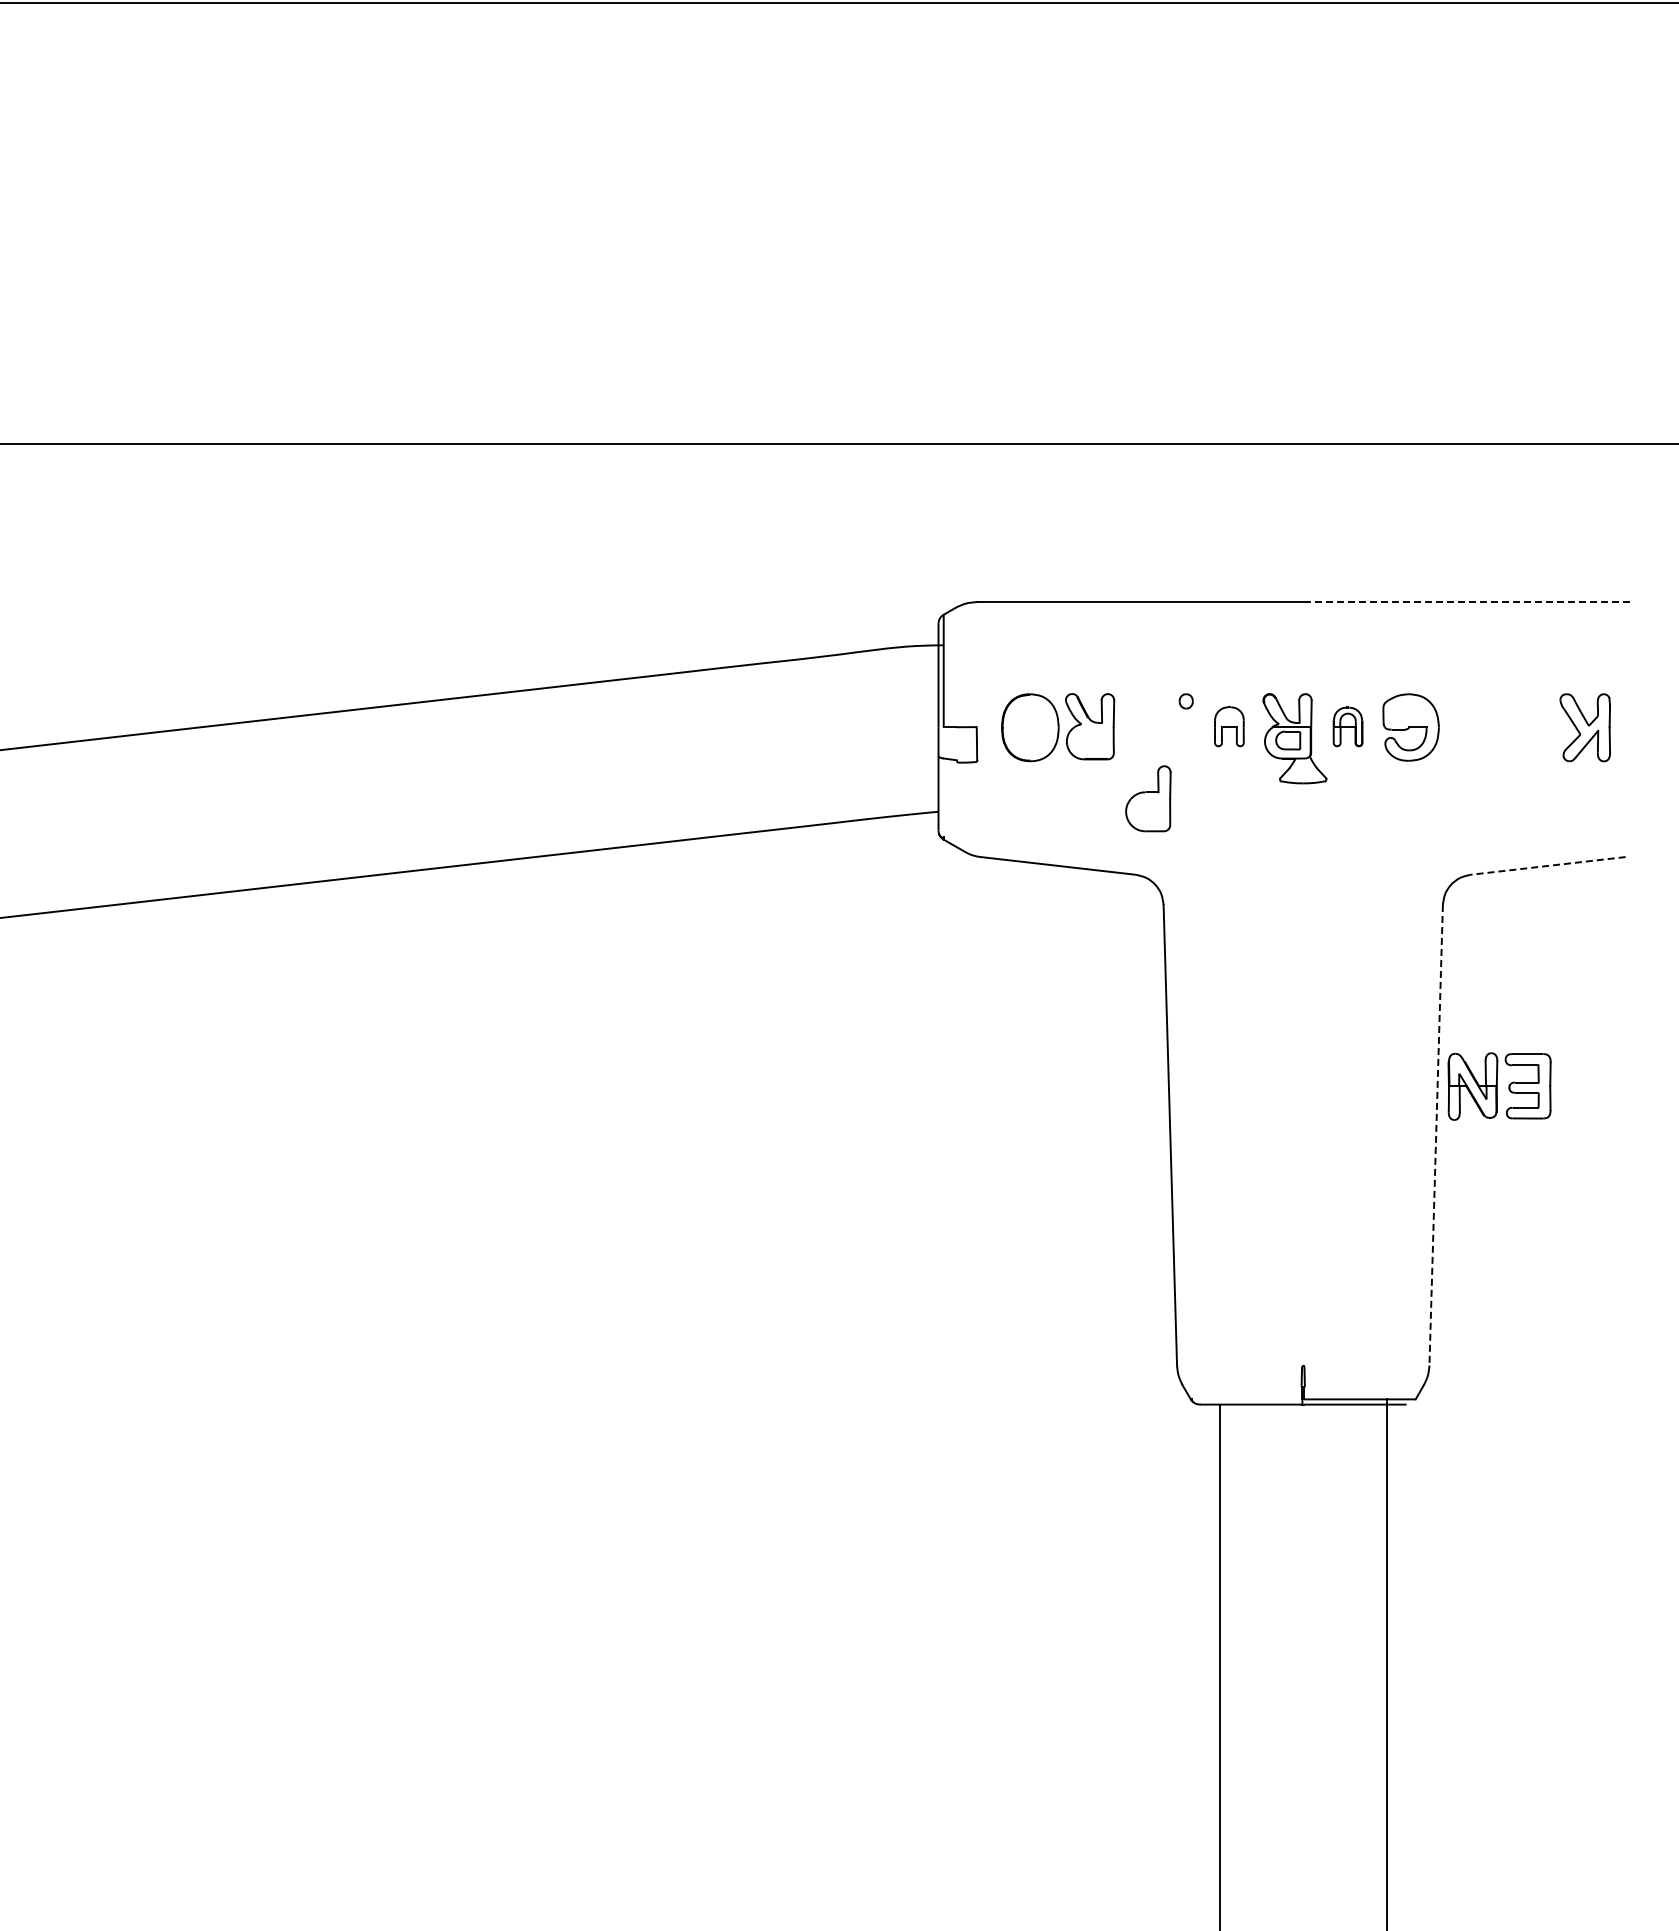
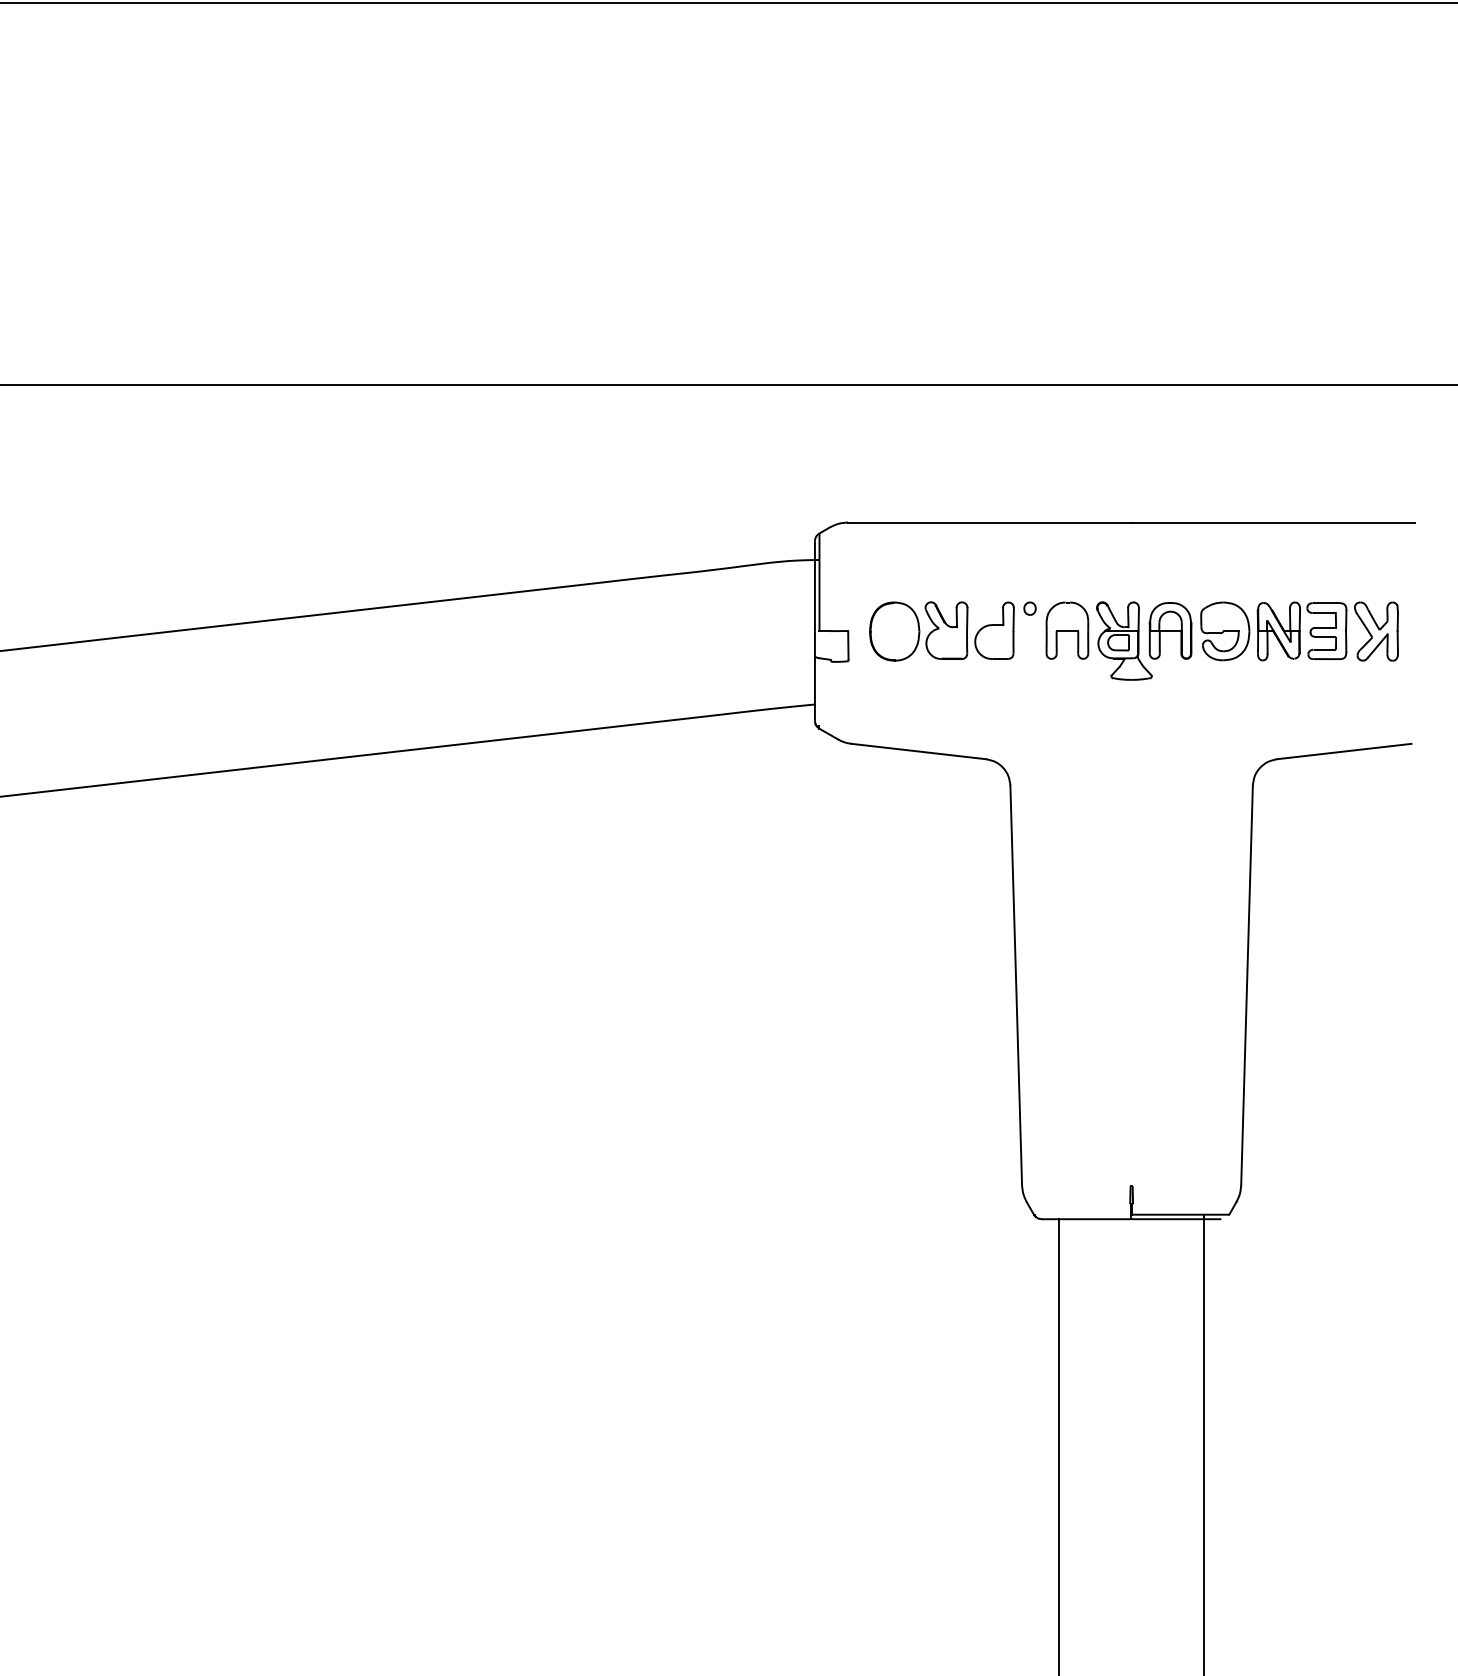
line: (1466, 602) -> (1273, 522), dashed -> solid
part: (1229, 726) -> (1067, 630), size x1.67
part: (1347, 726) -> (1170, 630), size x1.67
part: (1148, 798) -> (994, 630), moved
line: (1548, 865) -> (1344, 751), dashed -> solid
part: (1499, 1086) -> (1302, 631), moved
line: (1436, 1135) -> (1247, 985), dashed -> solid

